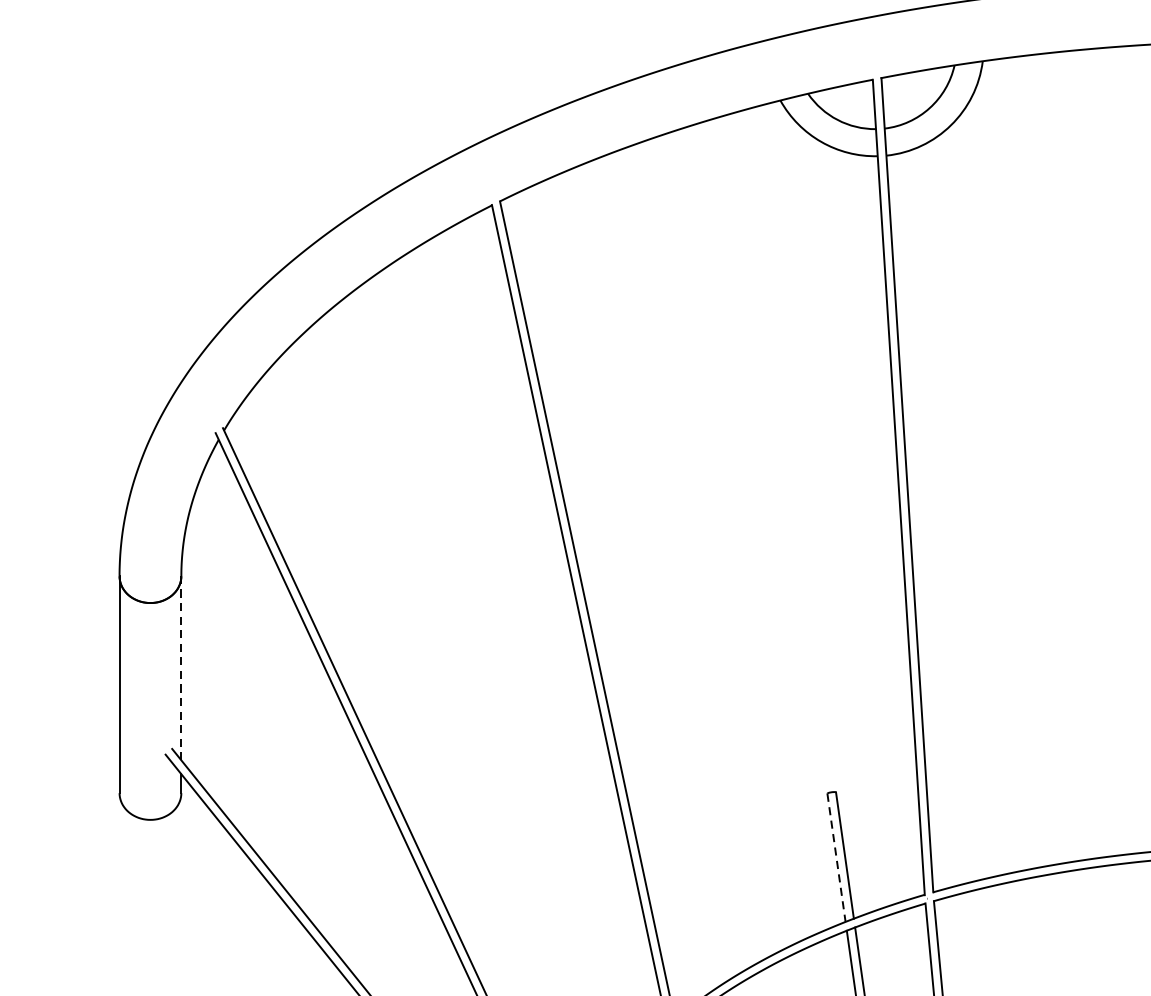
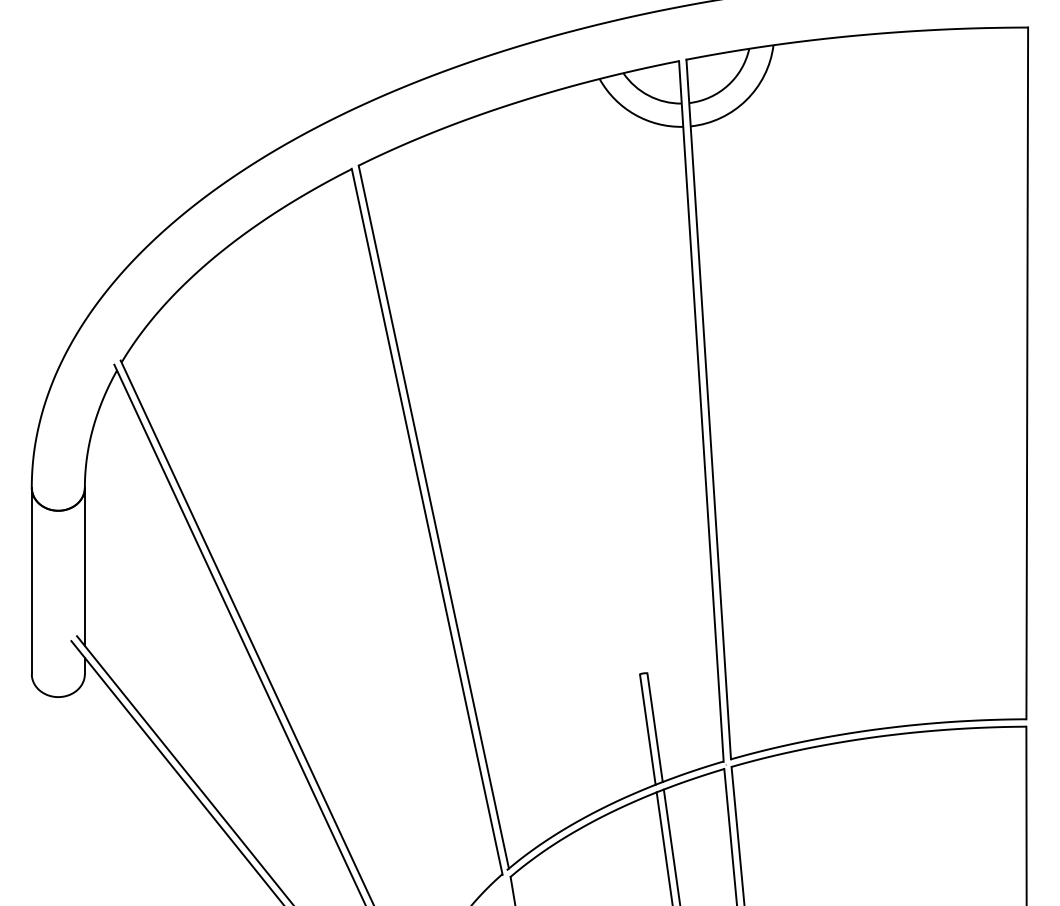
line: (180, 667) -> (84, 566), dashed -> solid
line: (836, 857) -> (647, 729), dashed -> solid

